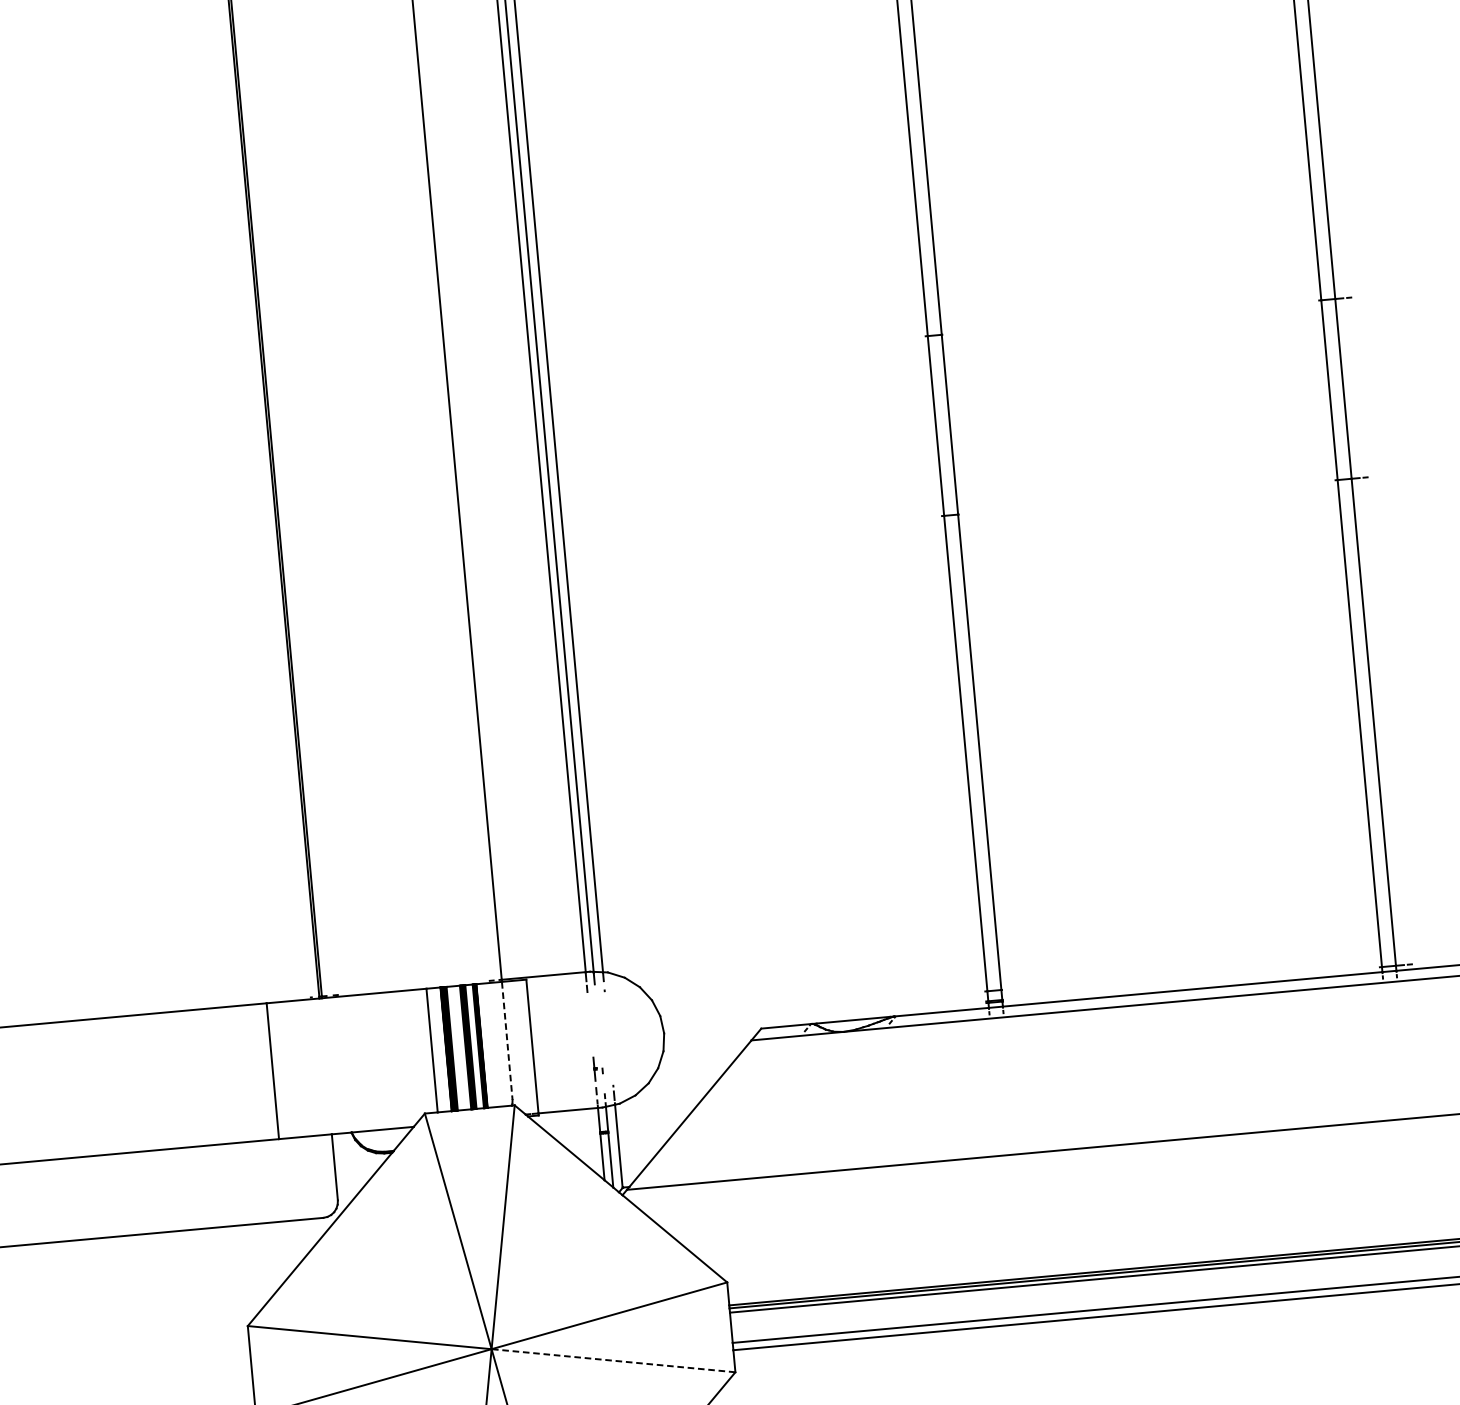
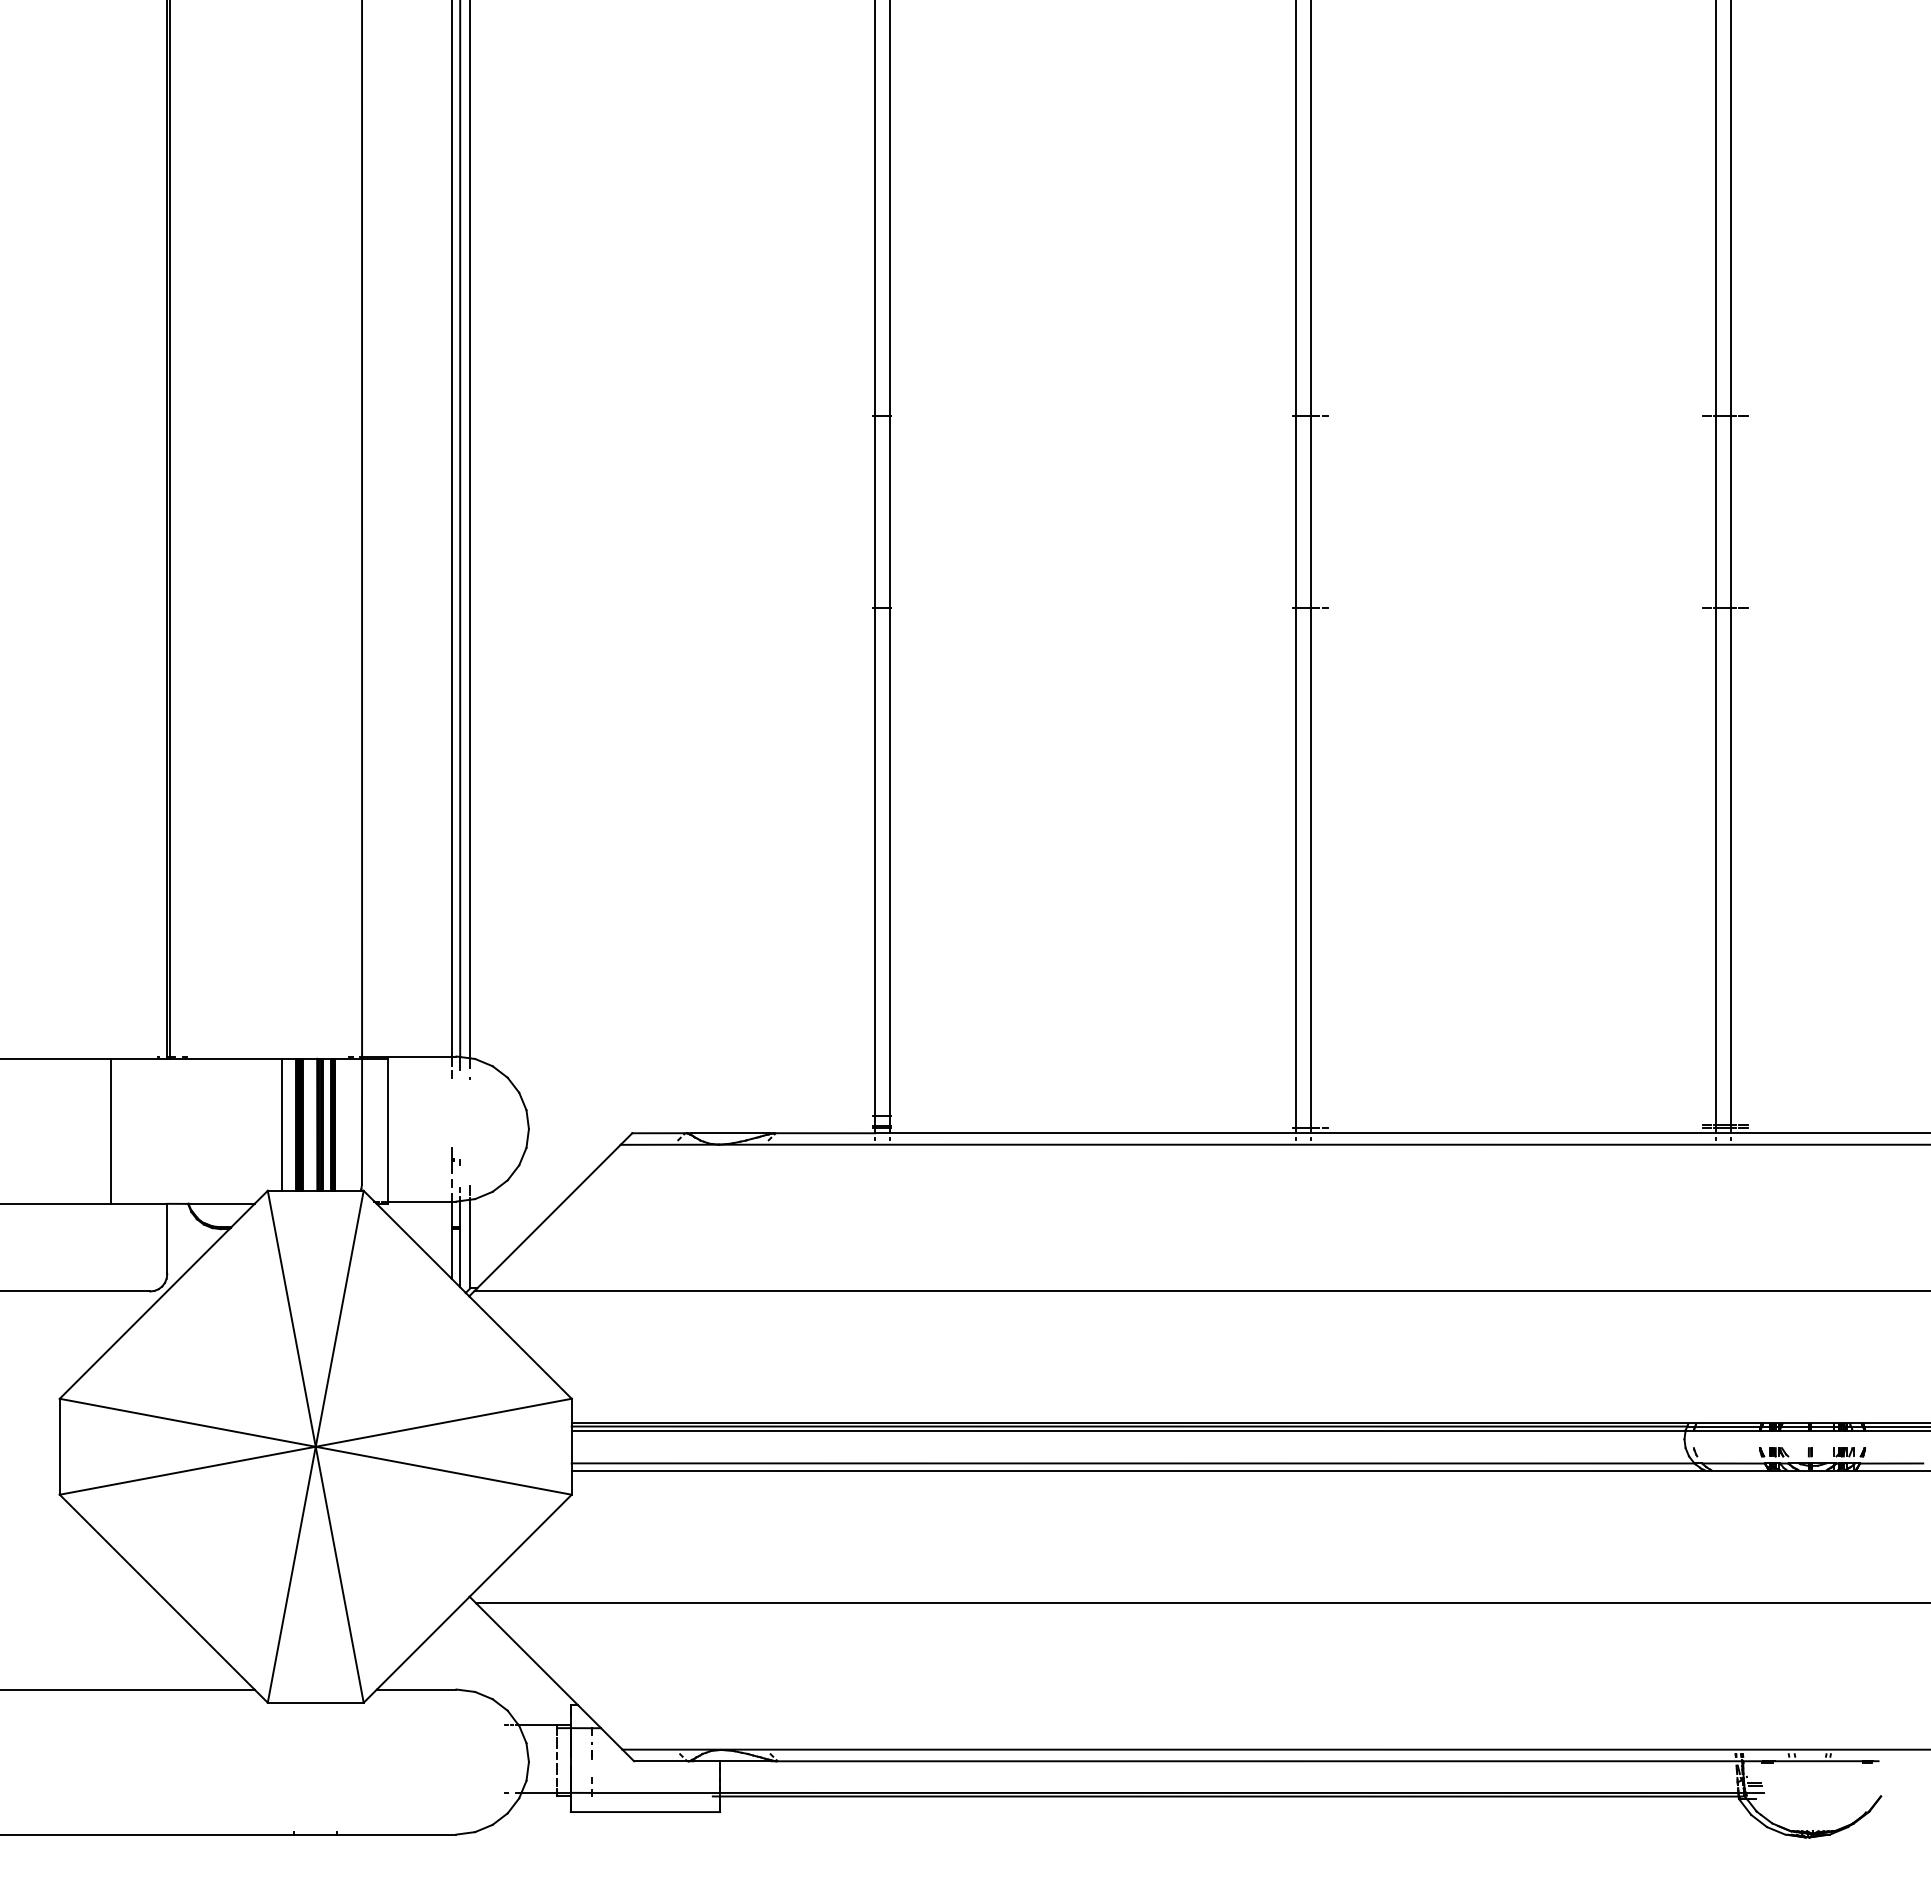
line: (507, 1040) -> (362, 1121), dashed -> solid
line: (613, 1360) -> (443, 1470), dashed -> solid

